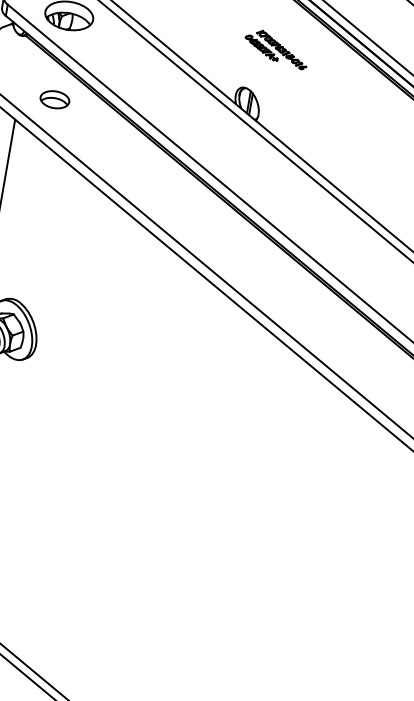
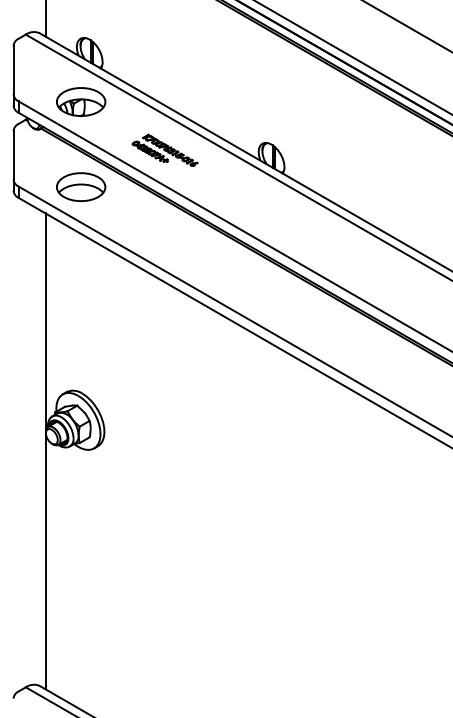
part: (276, 48) -> (164, 149), moved
part: (55, 99) -> (81, 186), size x1.67

